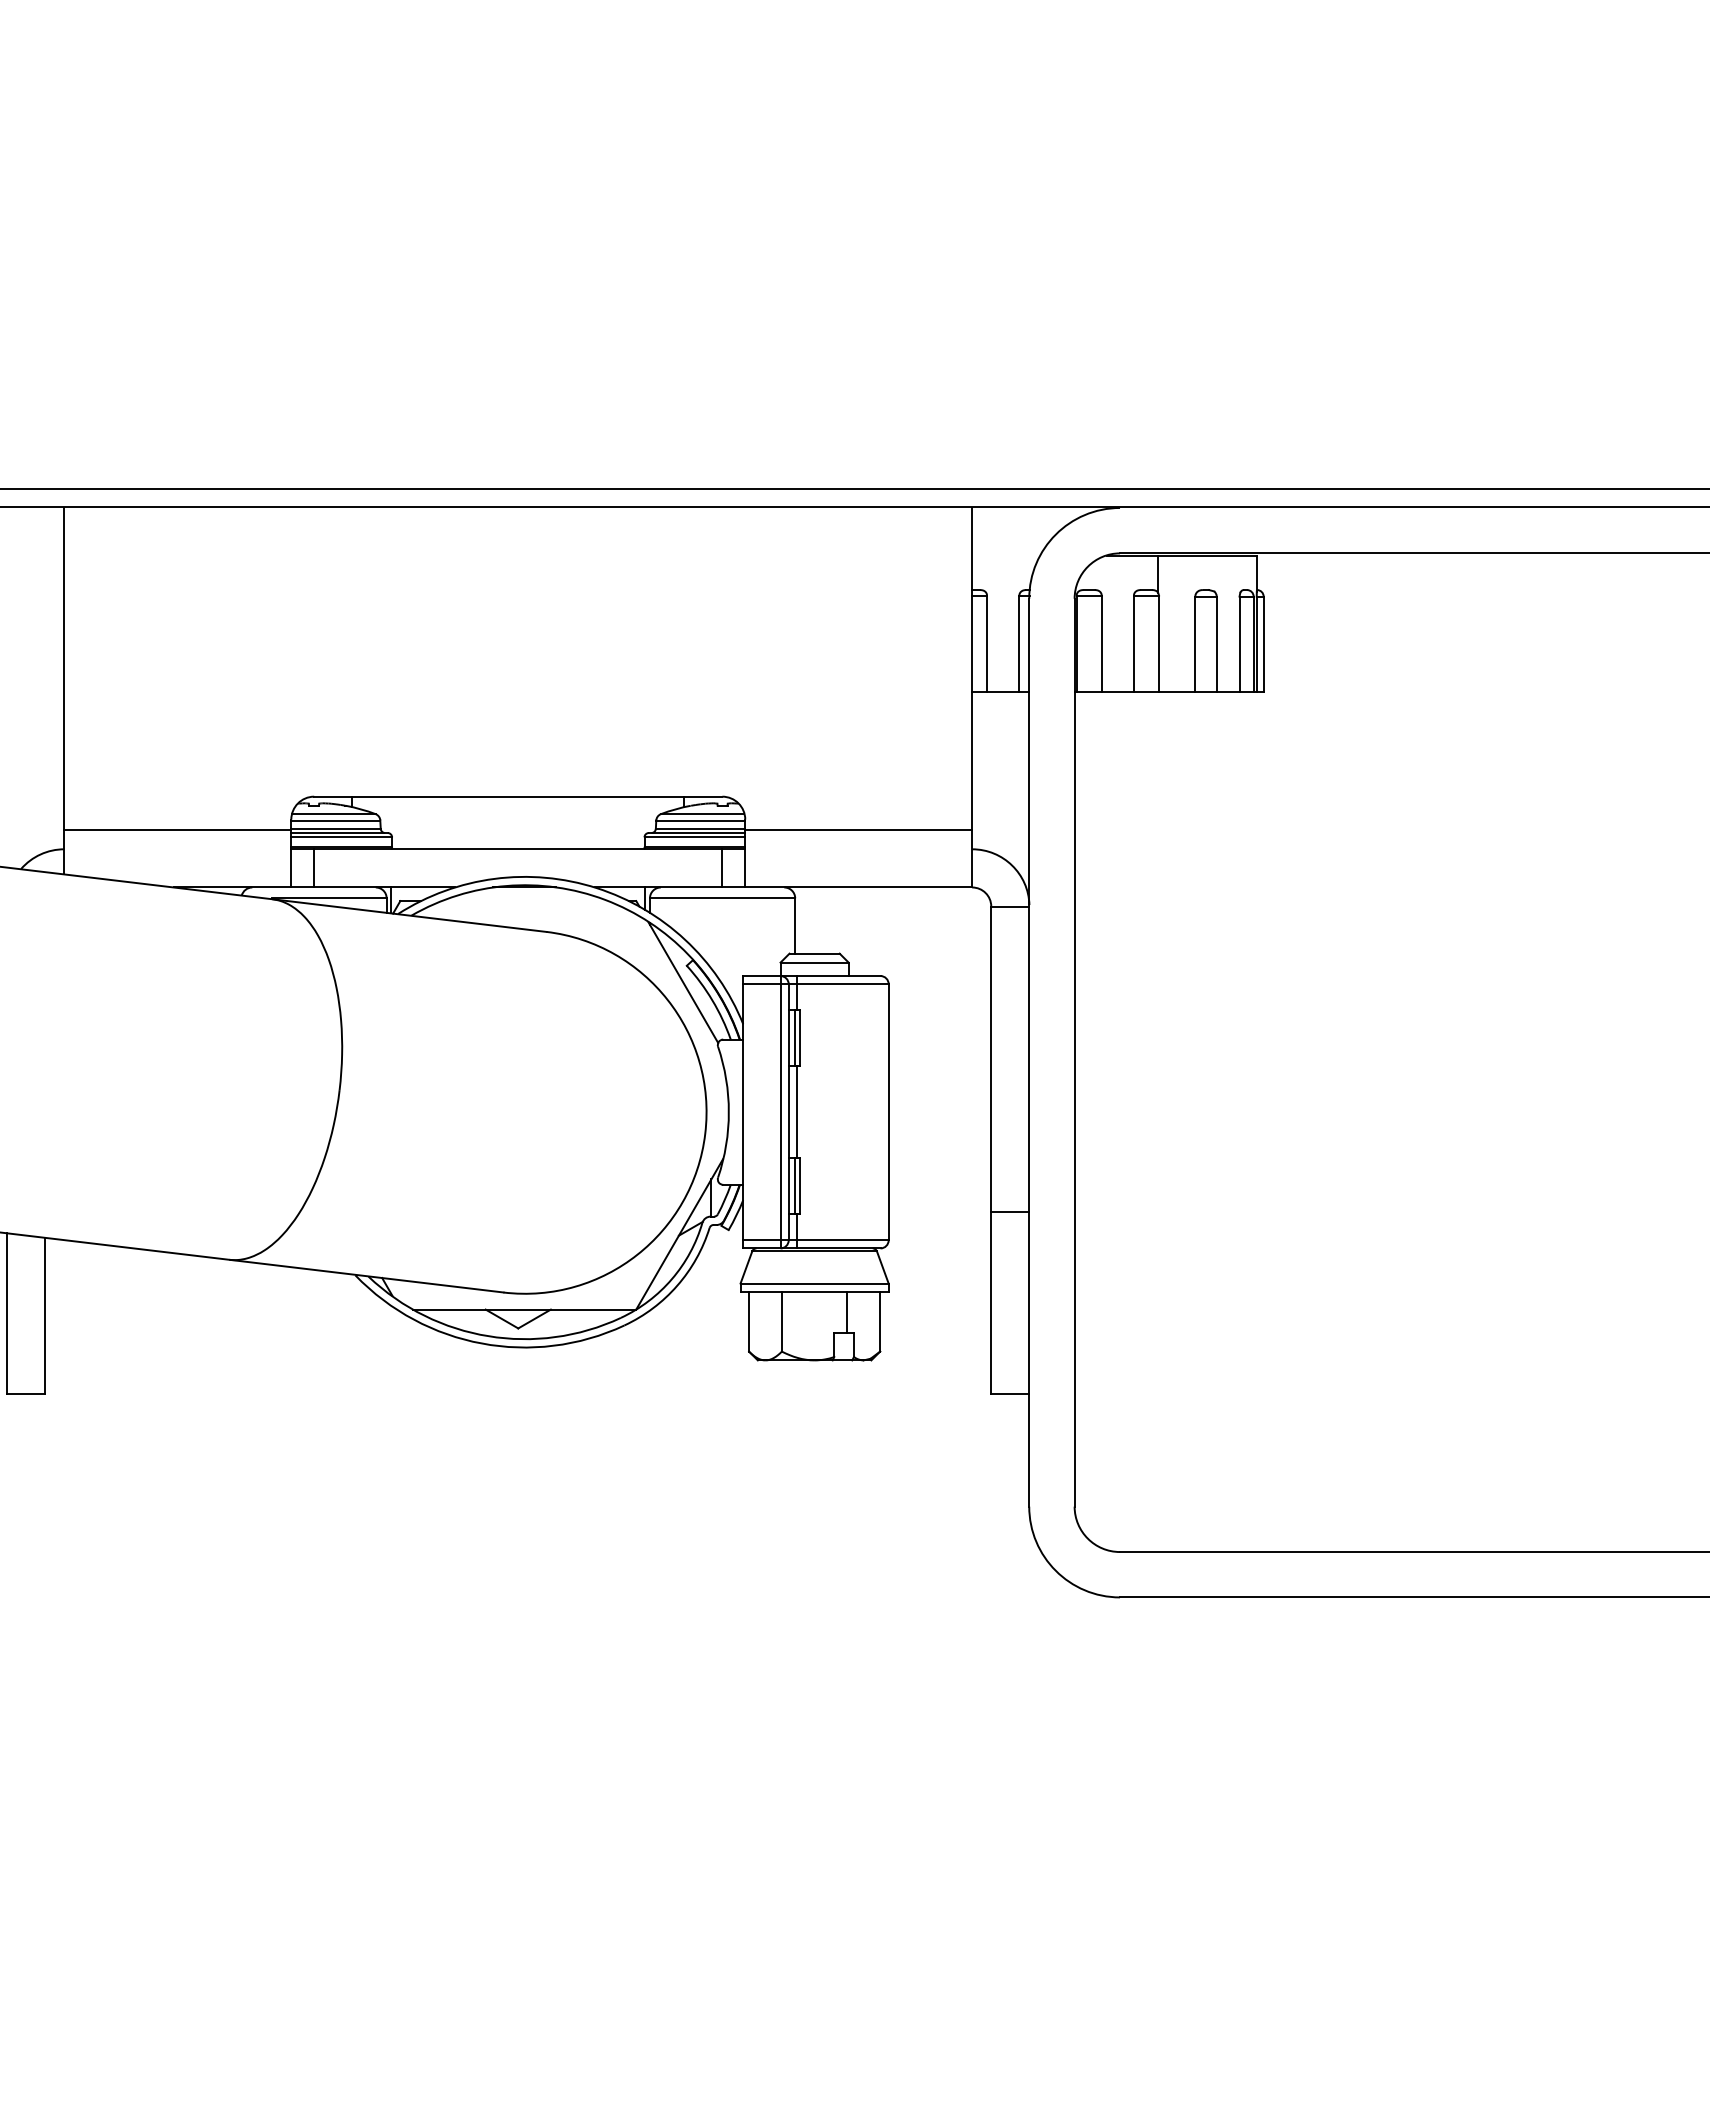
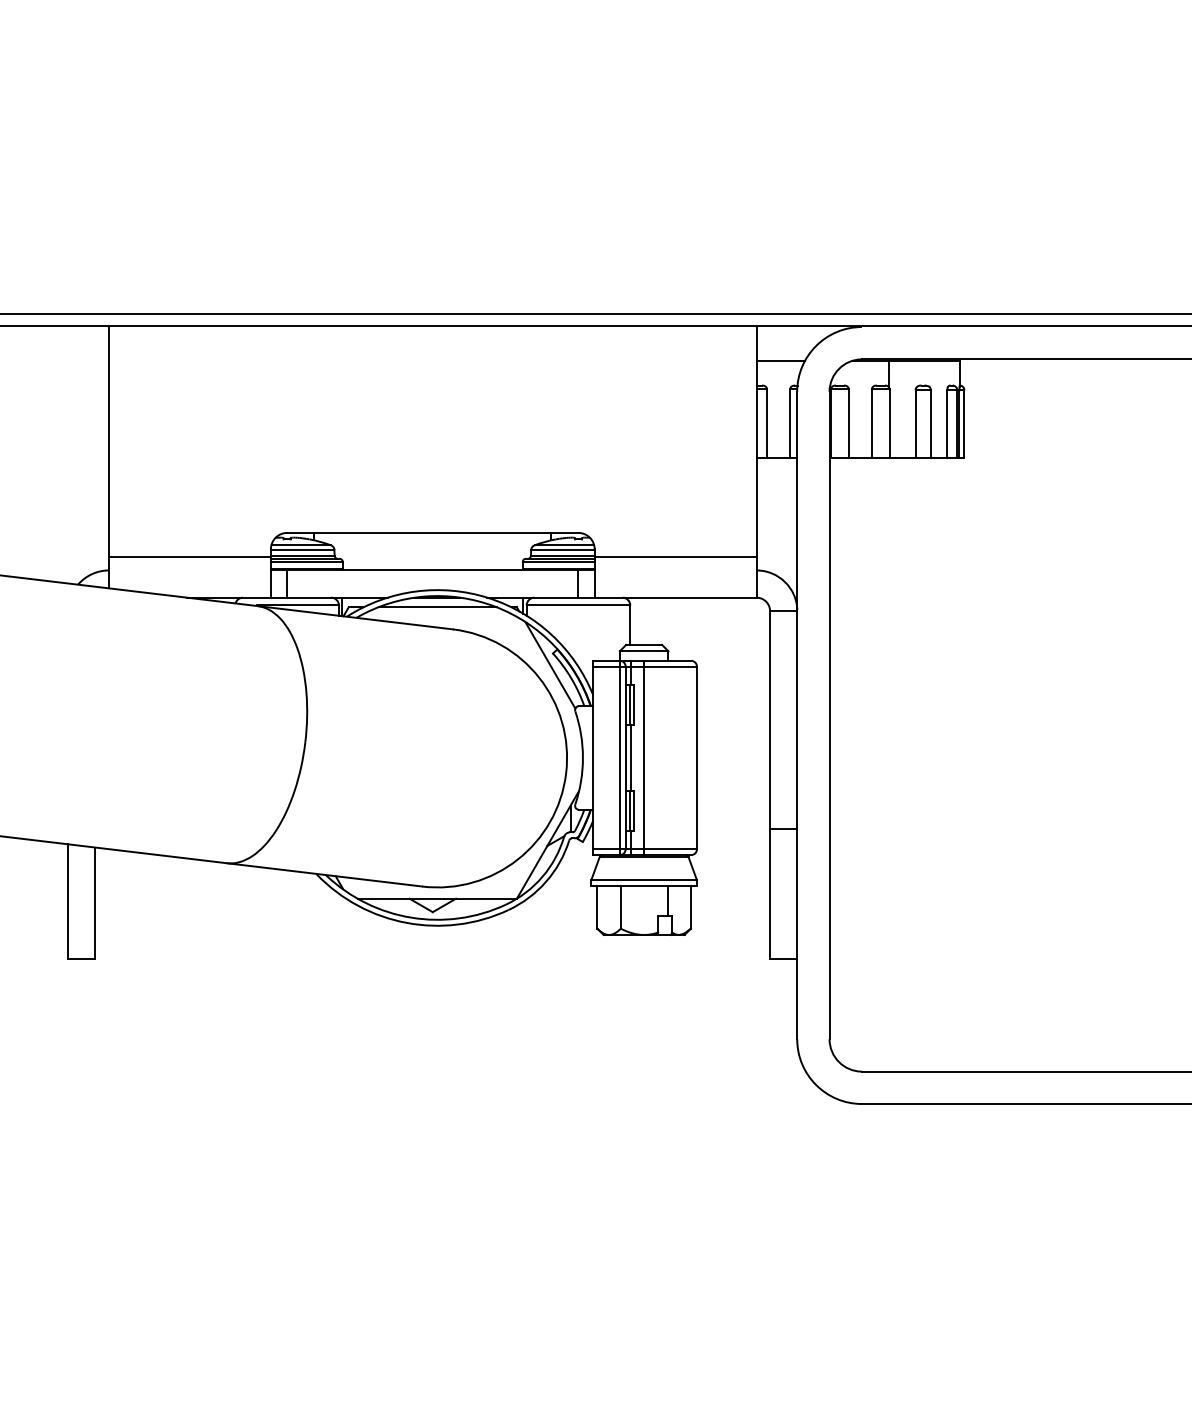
line: (1006, 555) -> (780, 360), added
line: (524, 901) -> (437, 607), added
line: (814, 1112) -> (644, 758), added

